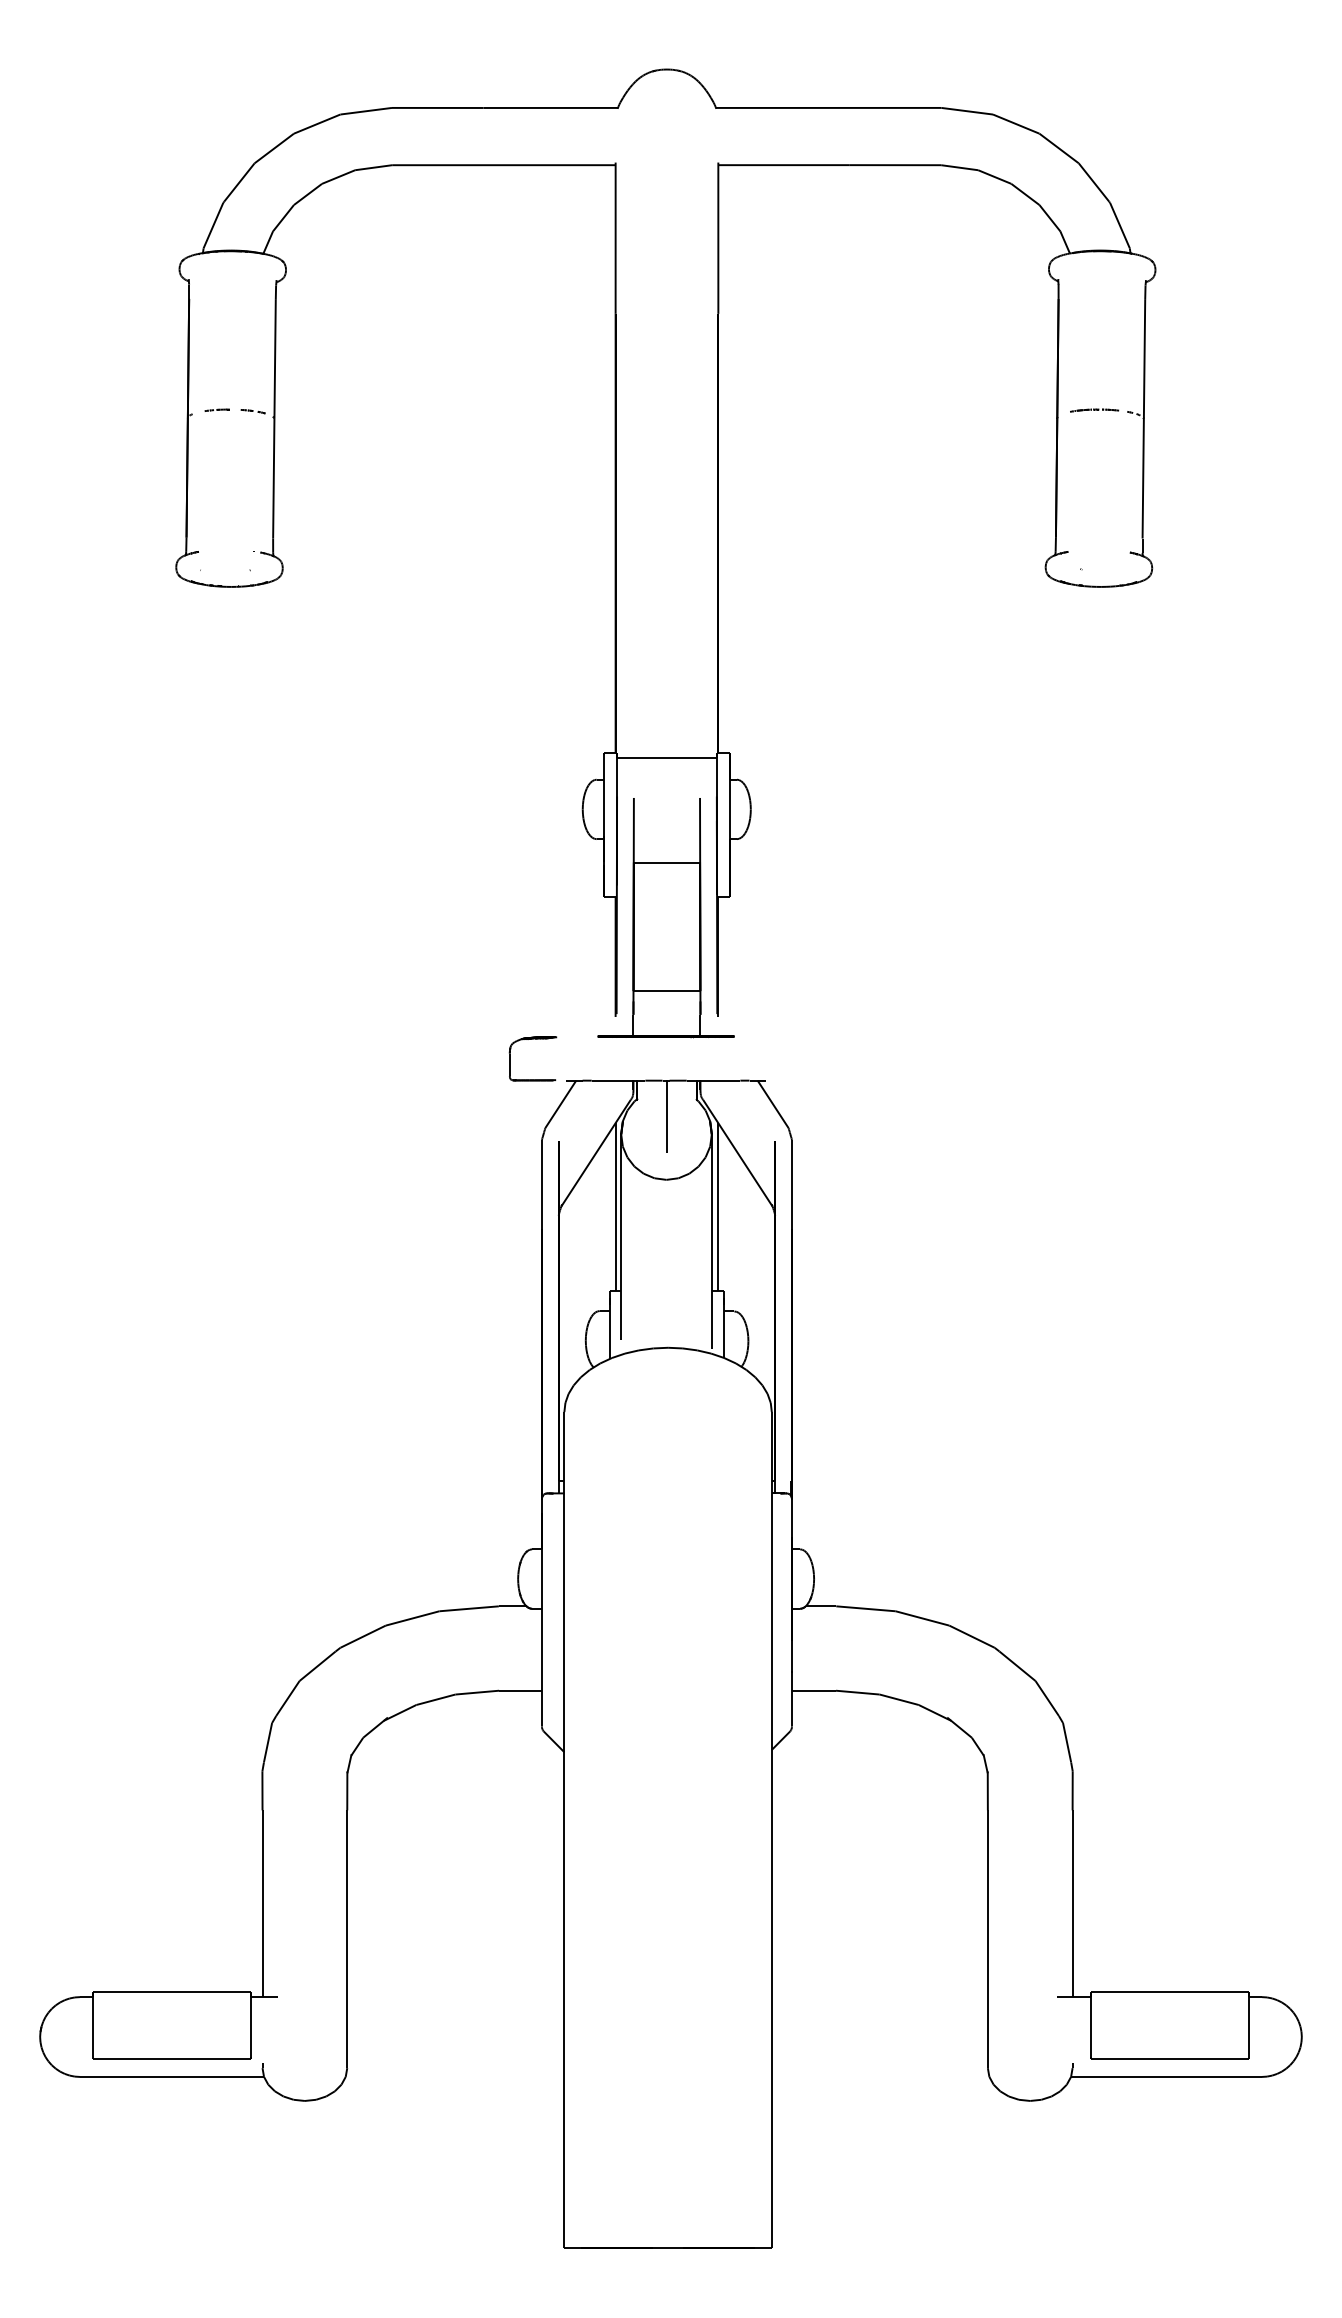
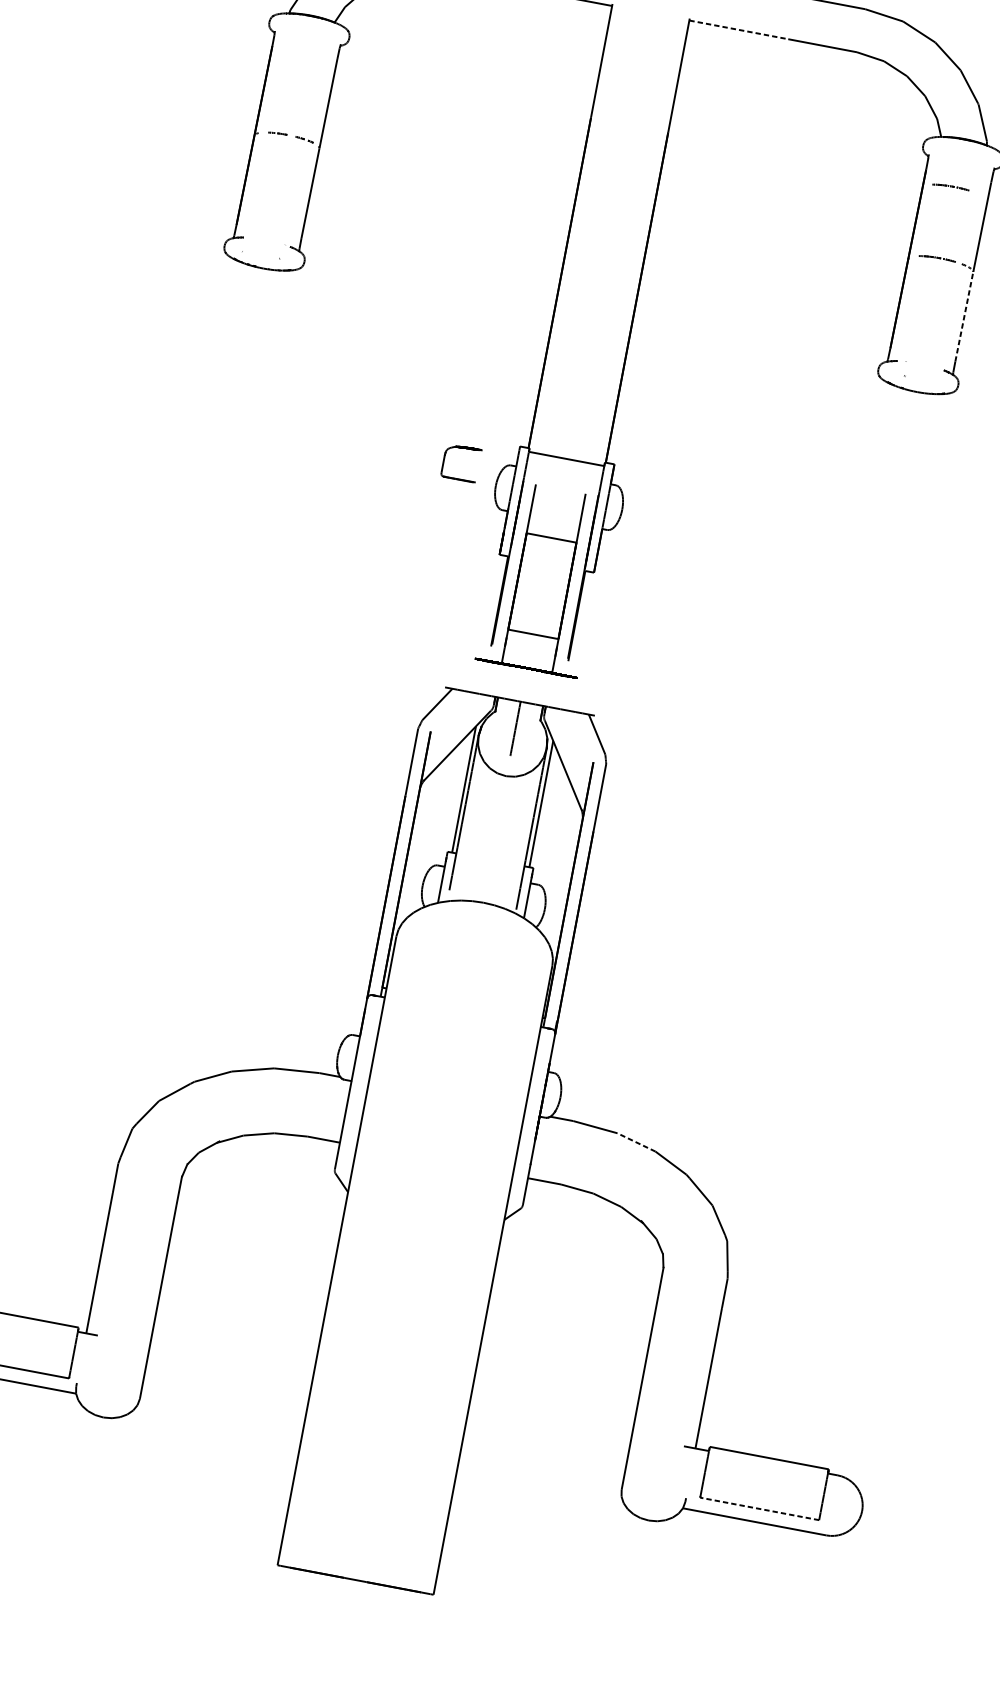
line: (784, 165) -> (739, 30), solid -> dashed
part: (1094, 315) -> (950, 187), added
line: (1143, 478) -> (964, 316), solid -> dashed
part: (532, 1039) -> (463, 448), moved
line: (922, 1618) -> (636, 1142), solid -> dashed
line: (1169, 2059) -> (759, 1509), solid -> dashed

